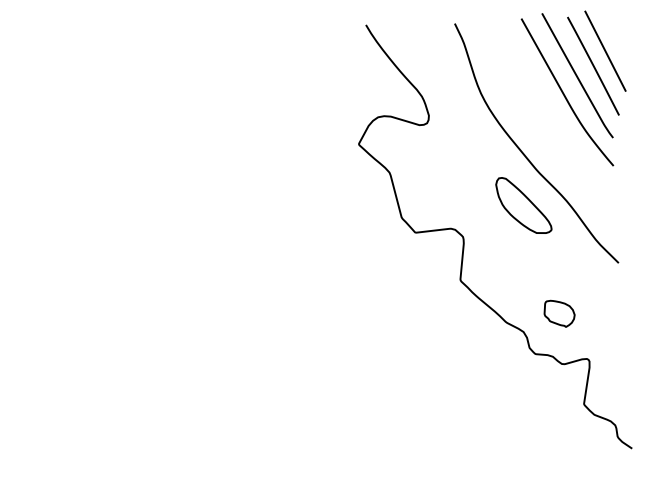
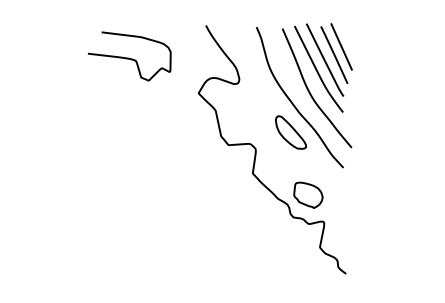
curve: (232, 87) -> (128, 57), added
curve: (556, 135) -> (311, 93), added
part: (559, 312) -> (308, 194), size x1.67

